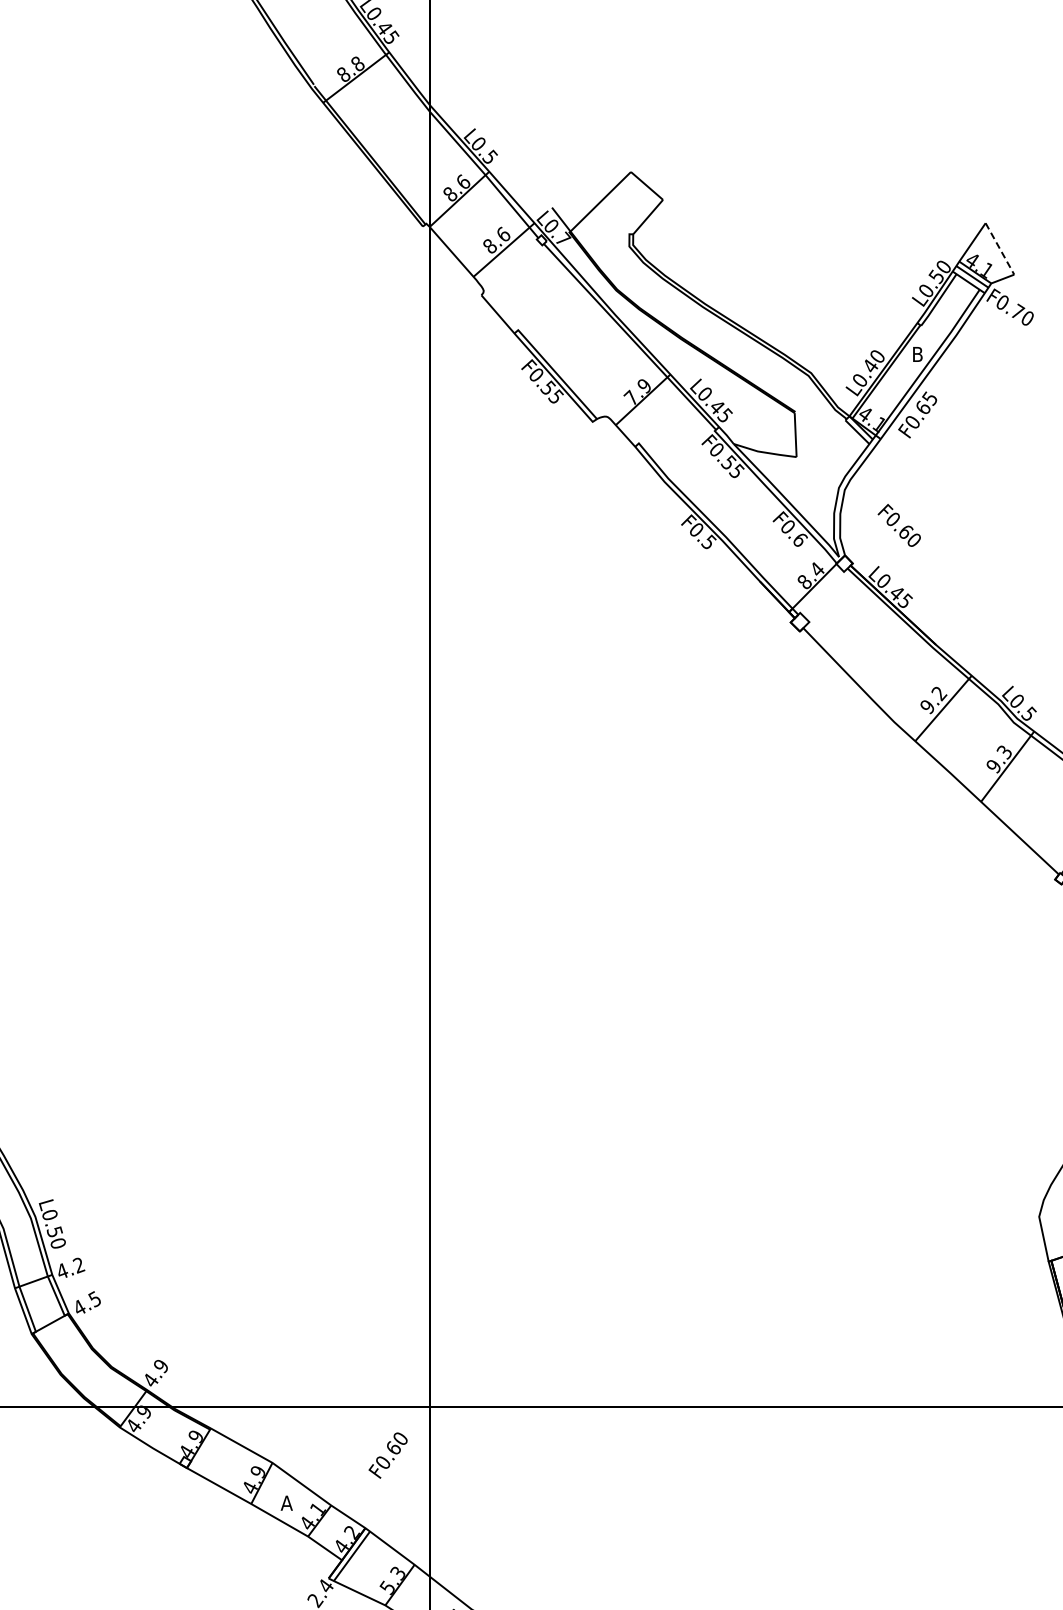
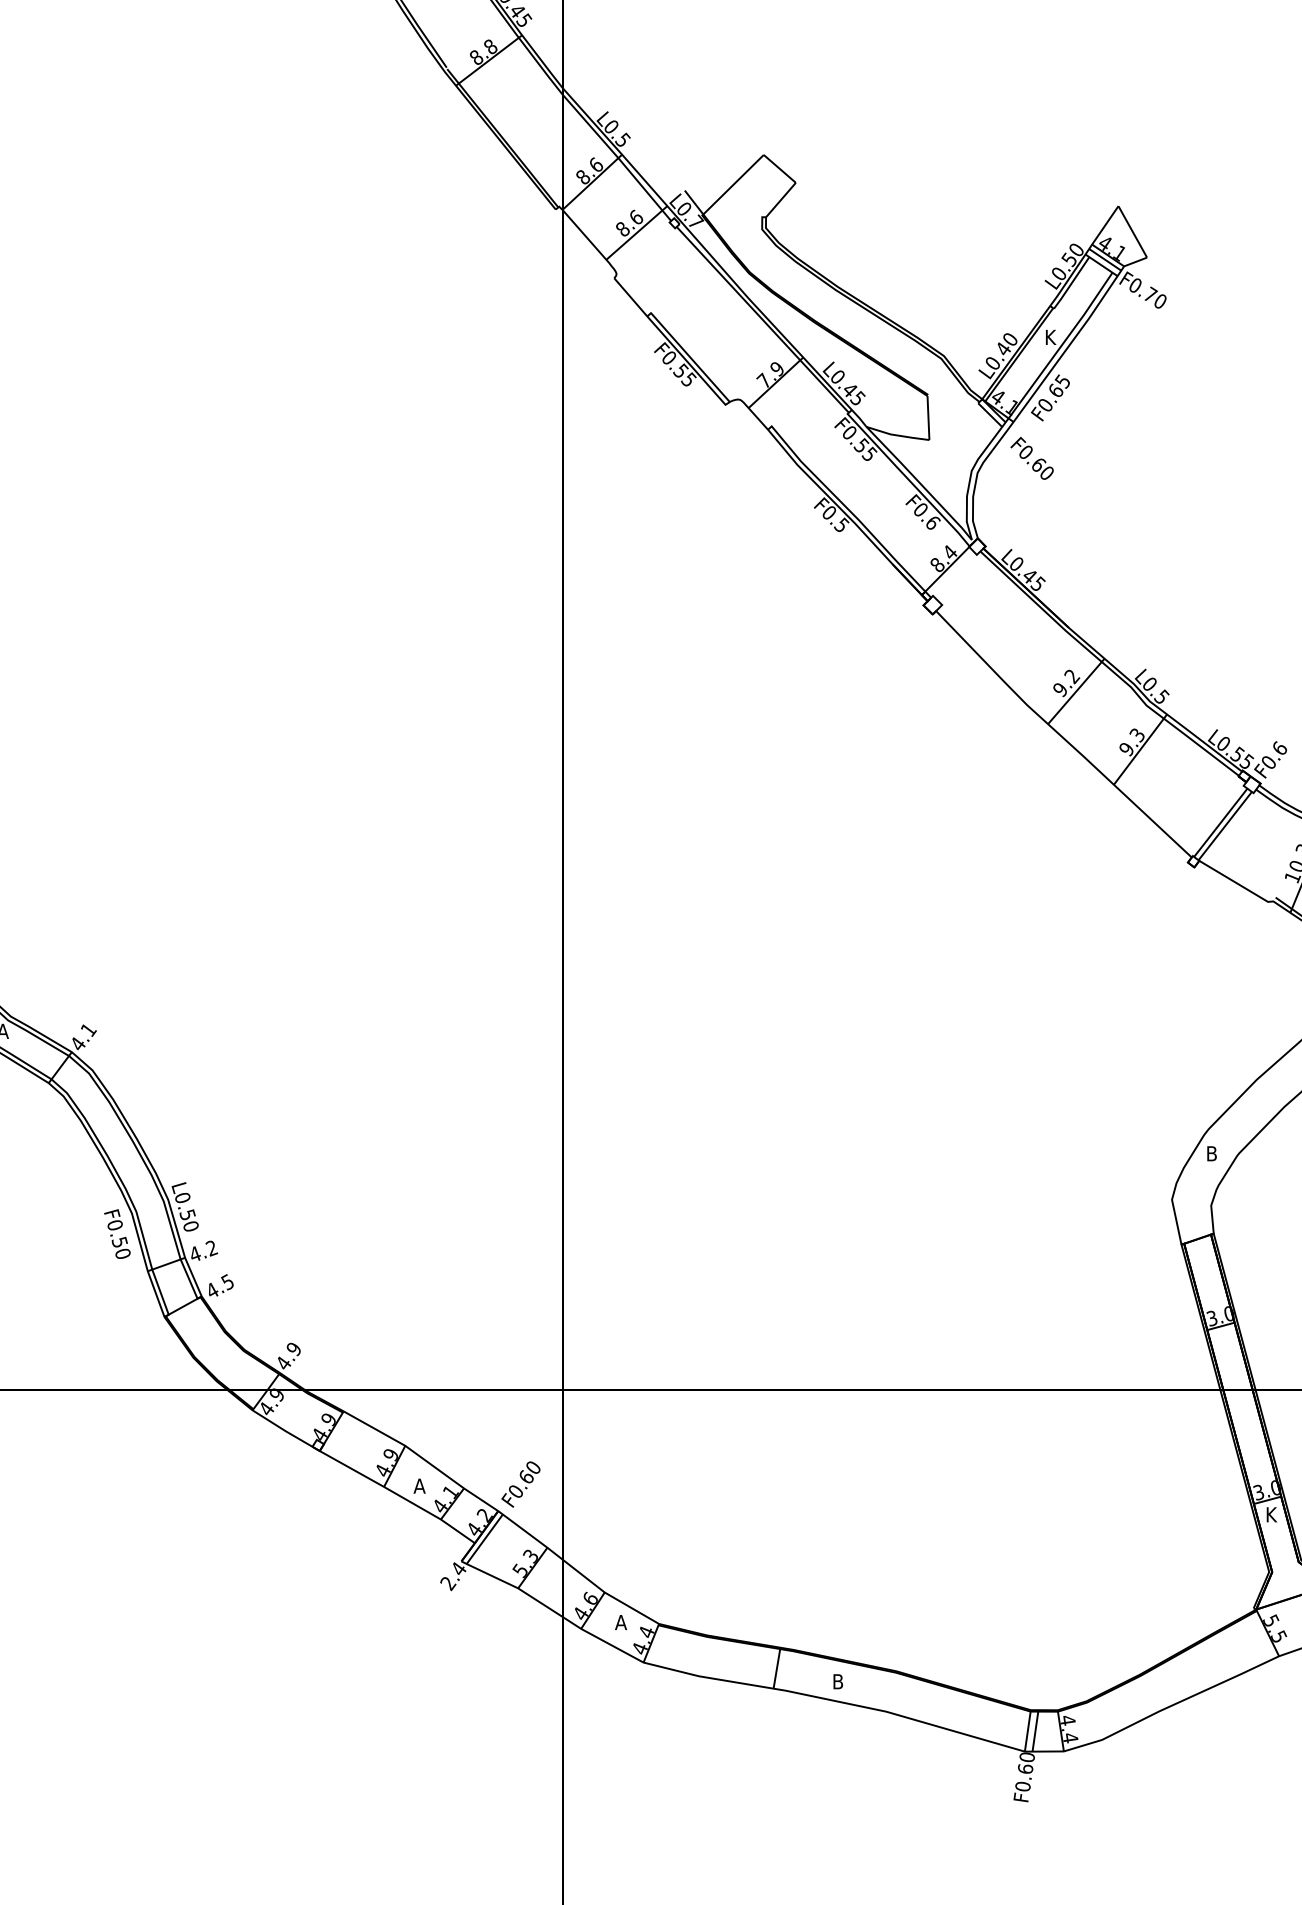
line: (1000, 249) -> (1133, 232), dashed -> solid
text: (918, 353) -> (1051, 336), B -> K
text: (898, 524) -> (1031, 457), moved
text: (387, 1455) -> (520, 1484), moved

